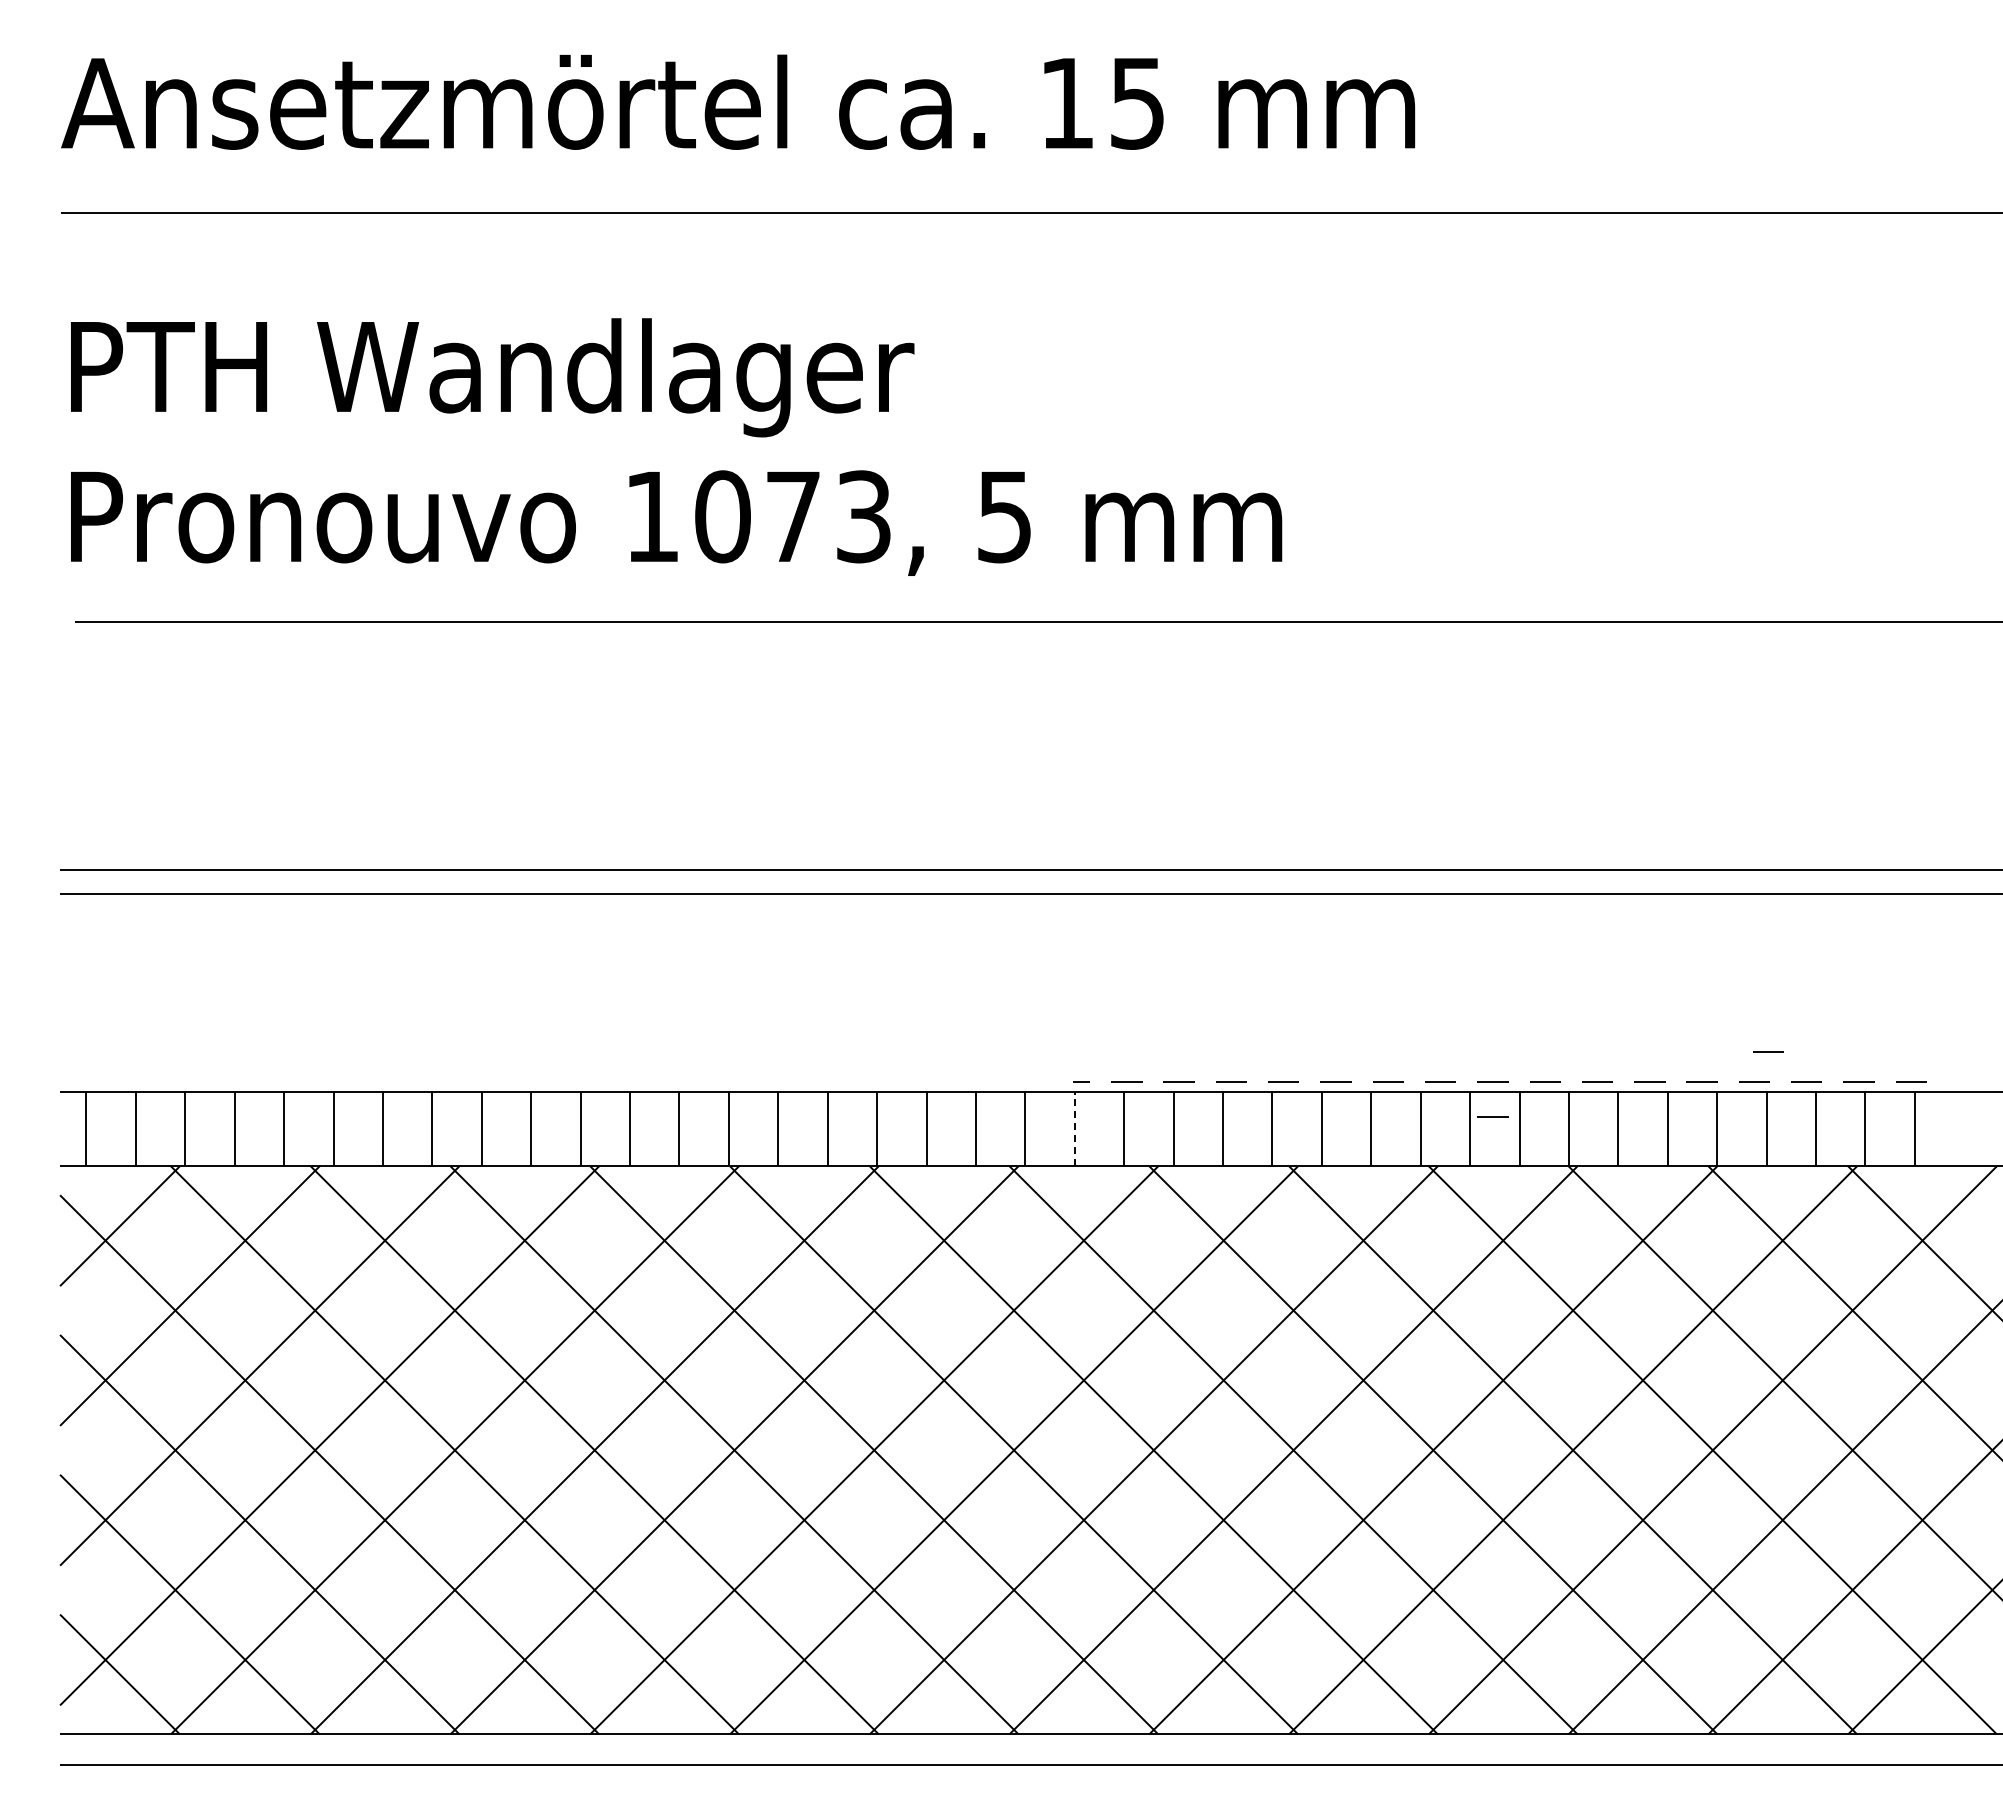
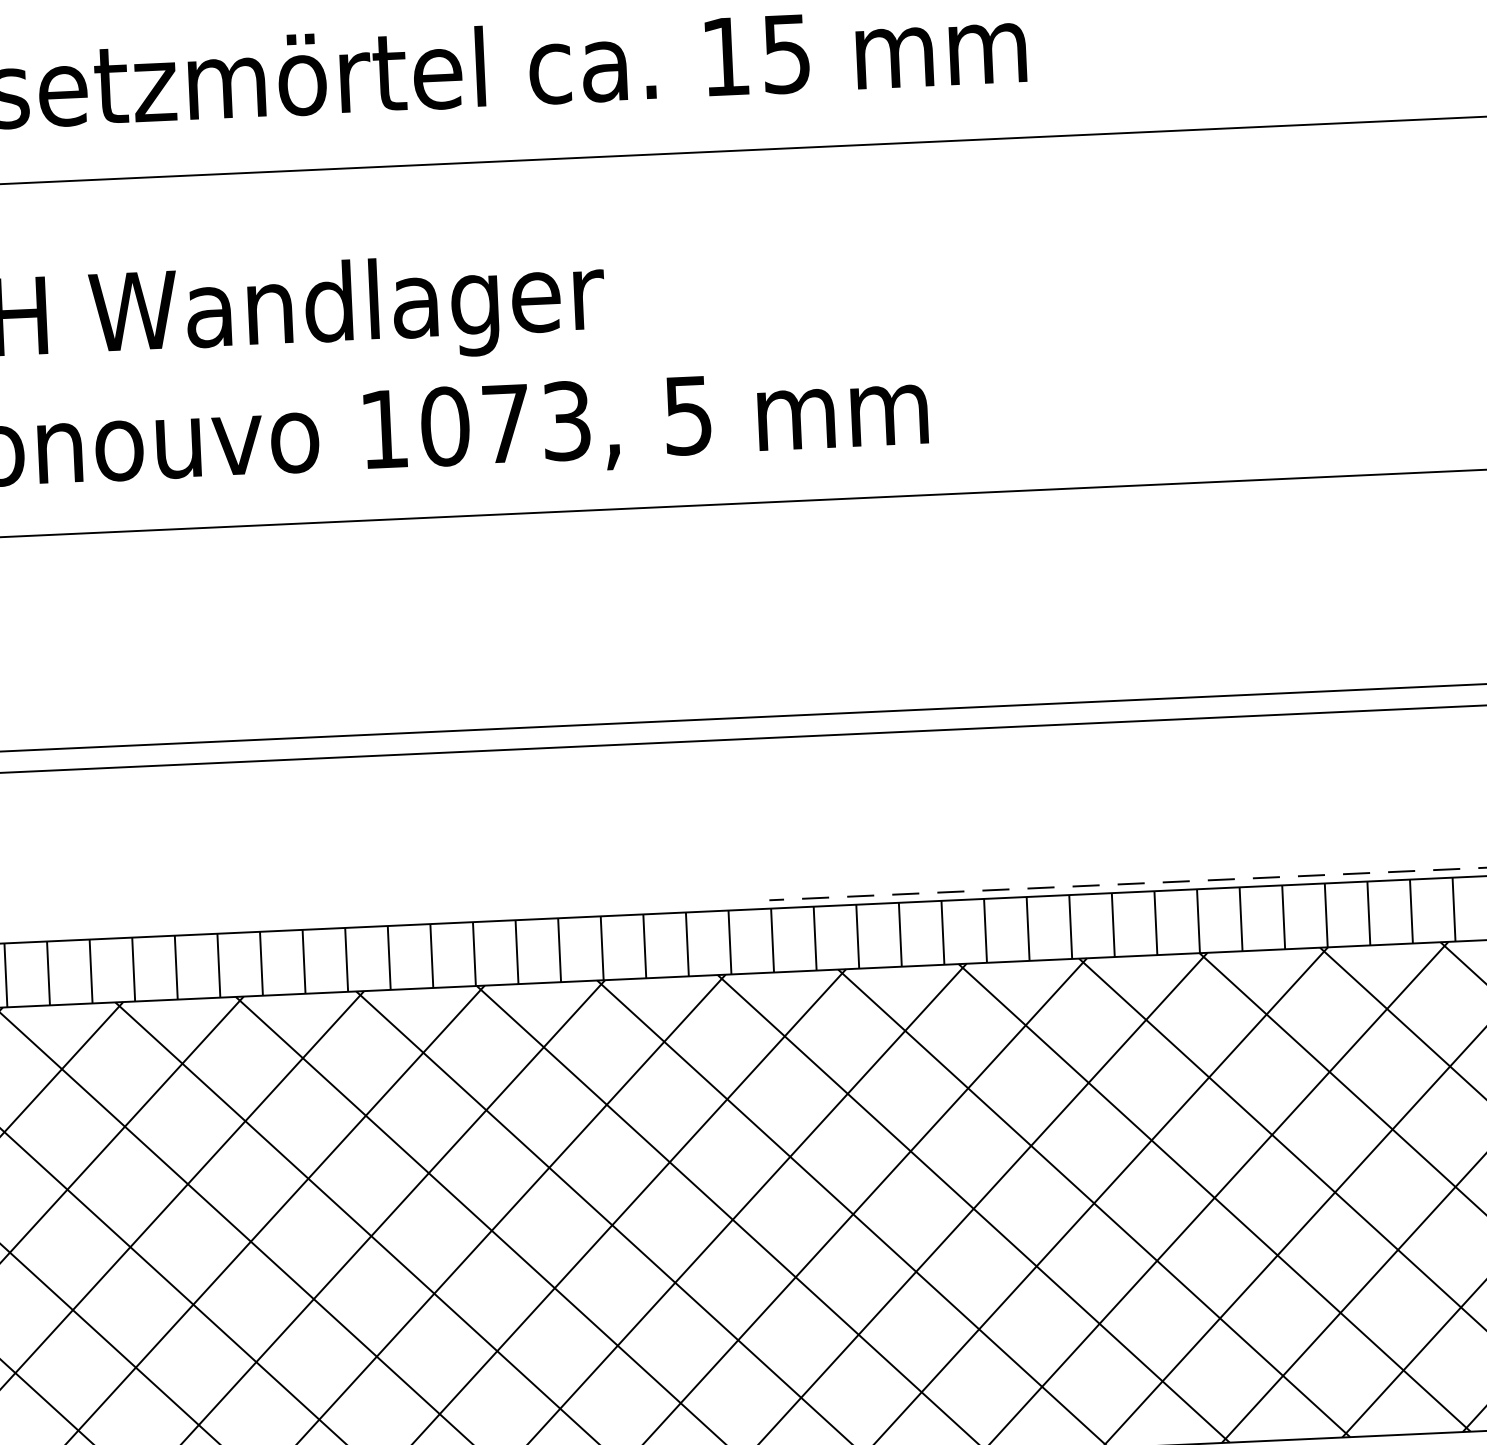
line: (1768, 1051) -> (1367, 846), removed
line: (1492, 1116) -> (1132, 913), removed
line: (1074, 1128) -> (772, 940), dashed -> solid

